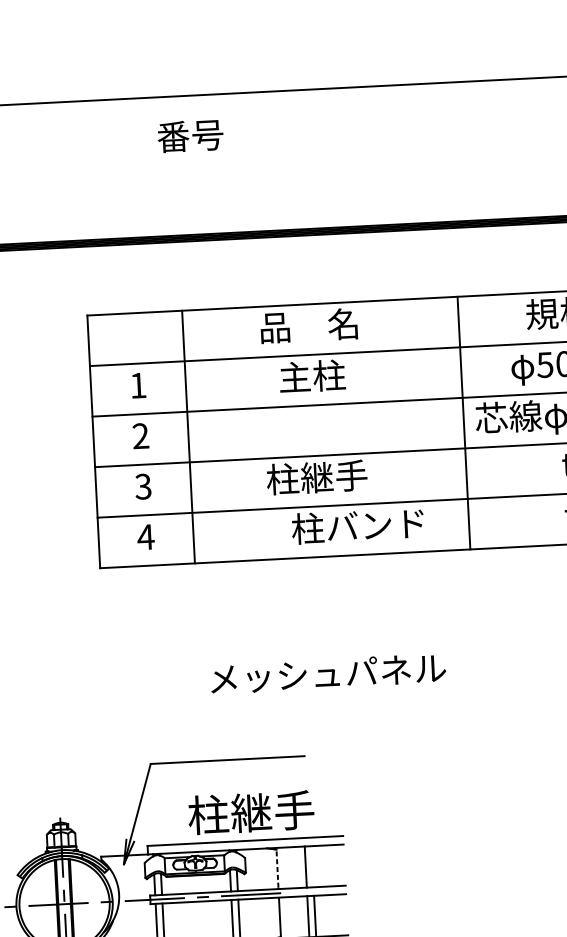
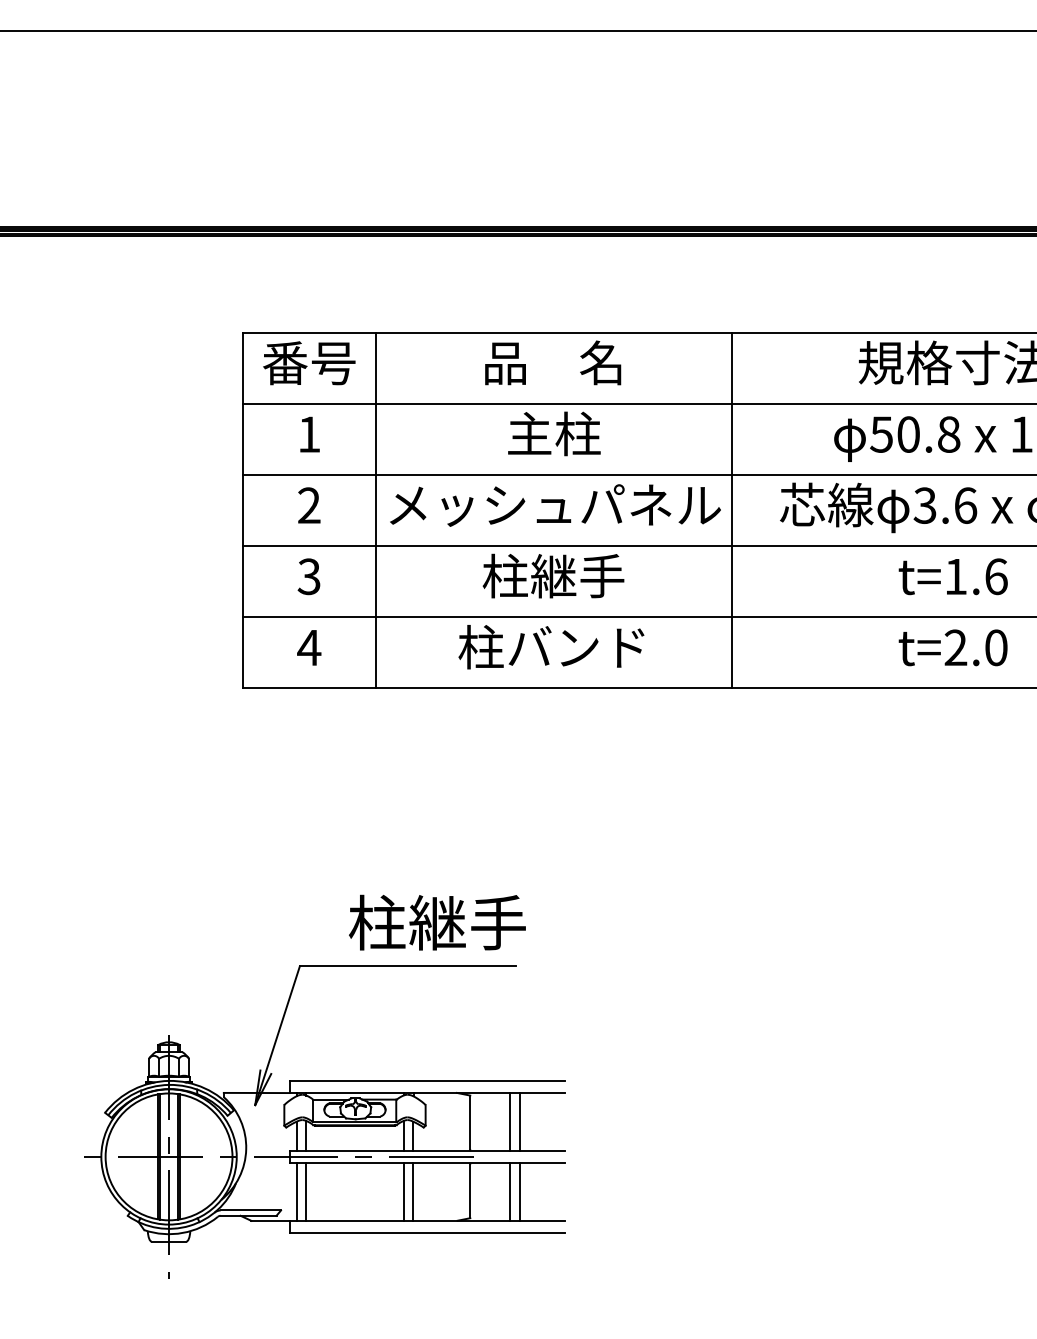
text: (190, 136) -> (309, 363), moved
line: (463, 423) -> (731, 510), moved
text: (357, 526) -> (551, 647), moved
text: (328, 673) -> (555, 505), moved
text: (251, 812) -> (437, 922), moved
line: (312, 866) -> (519, 1121), added
line: (277, 868) -> (470, 1122), dashed -> solid

